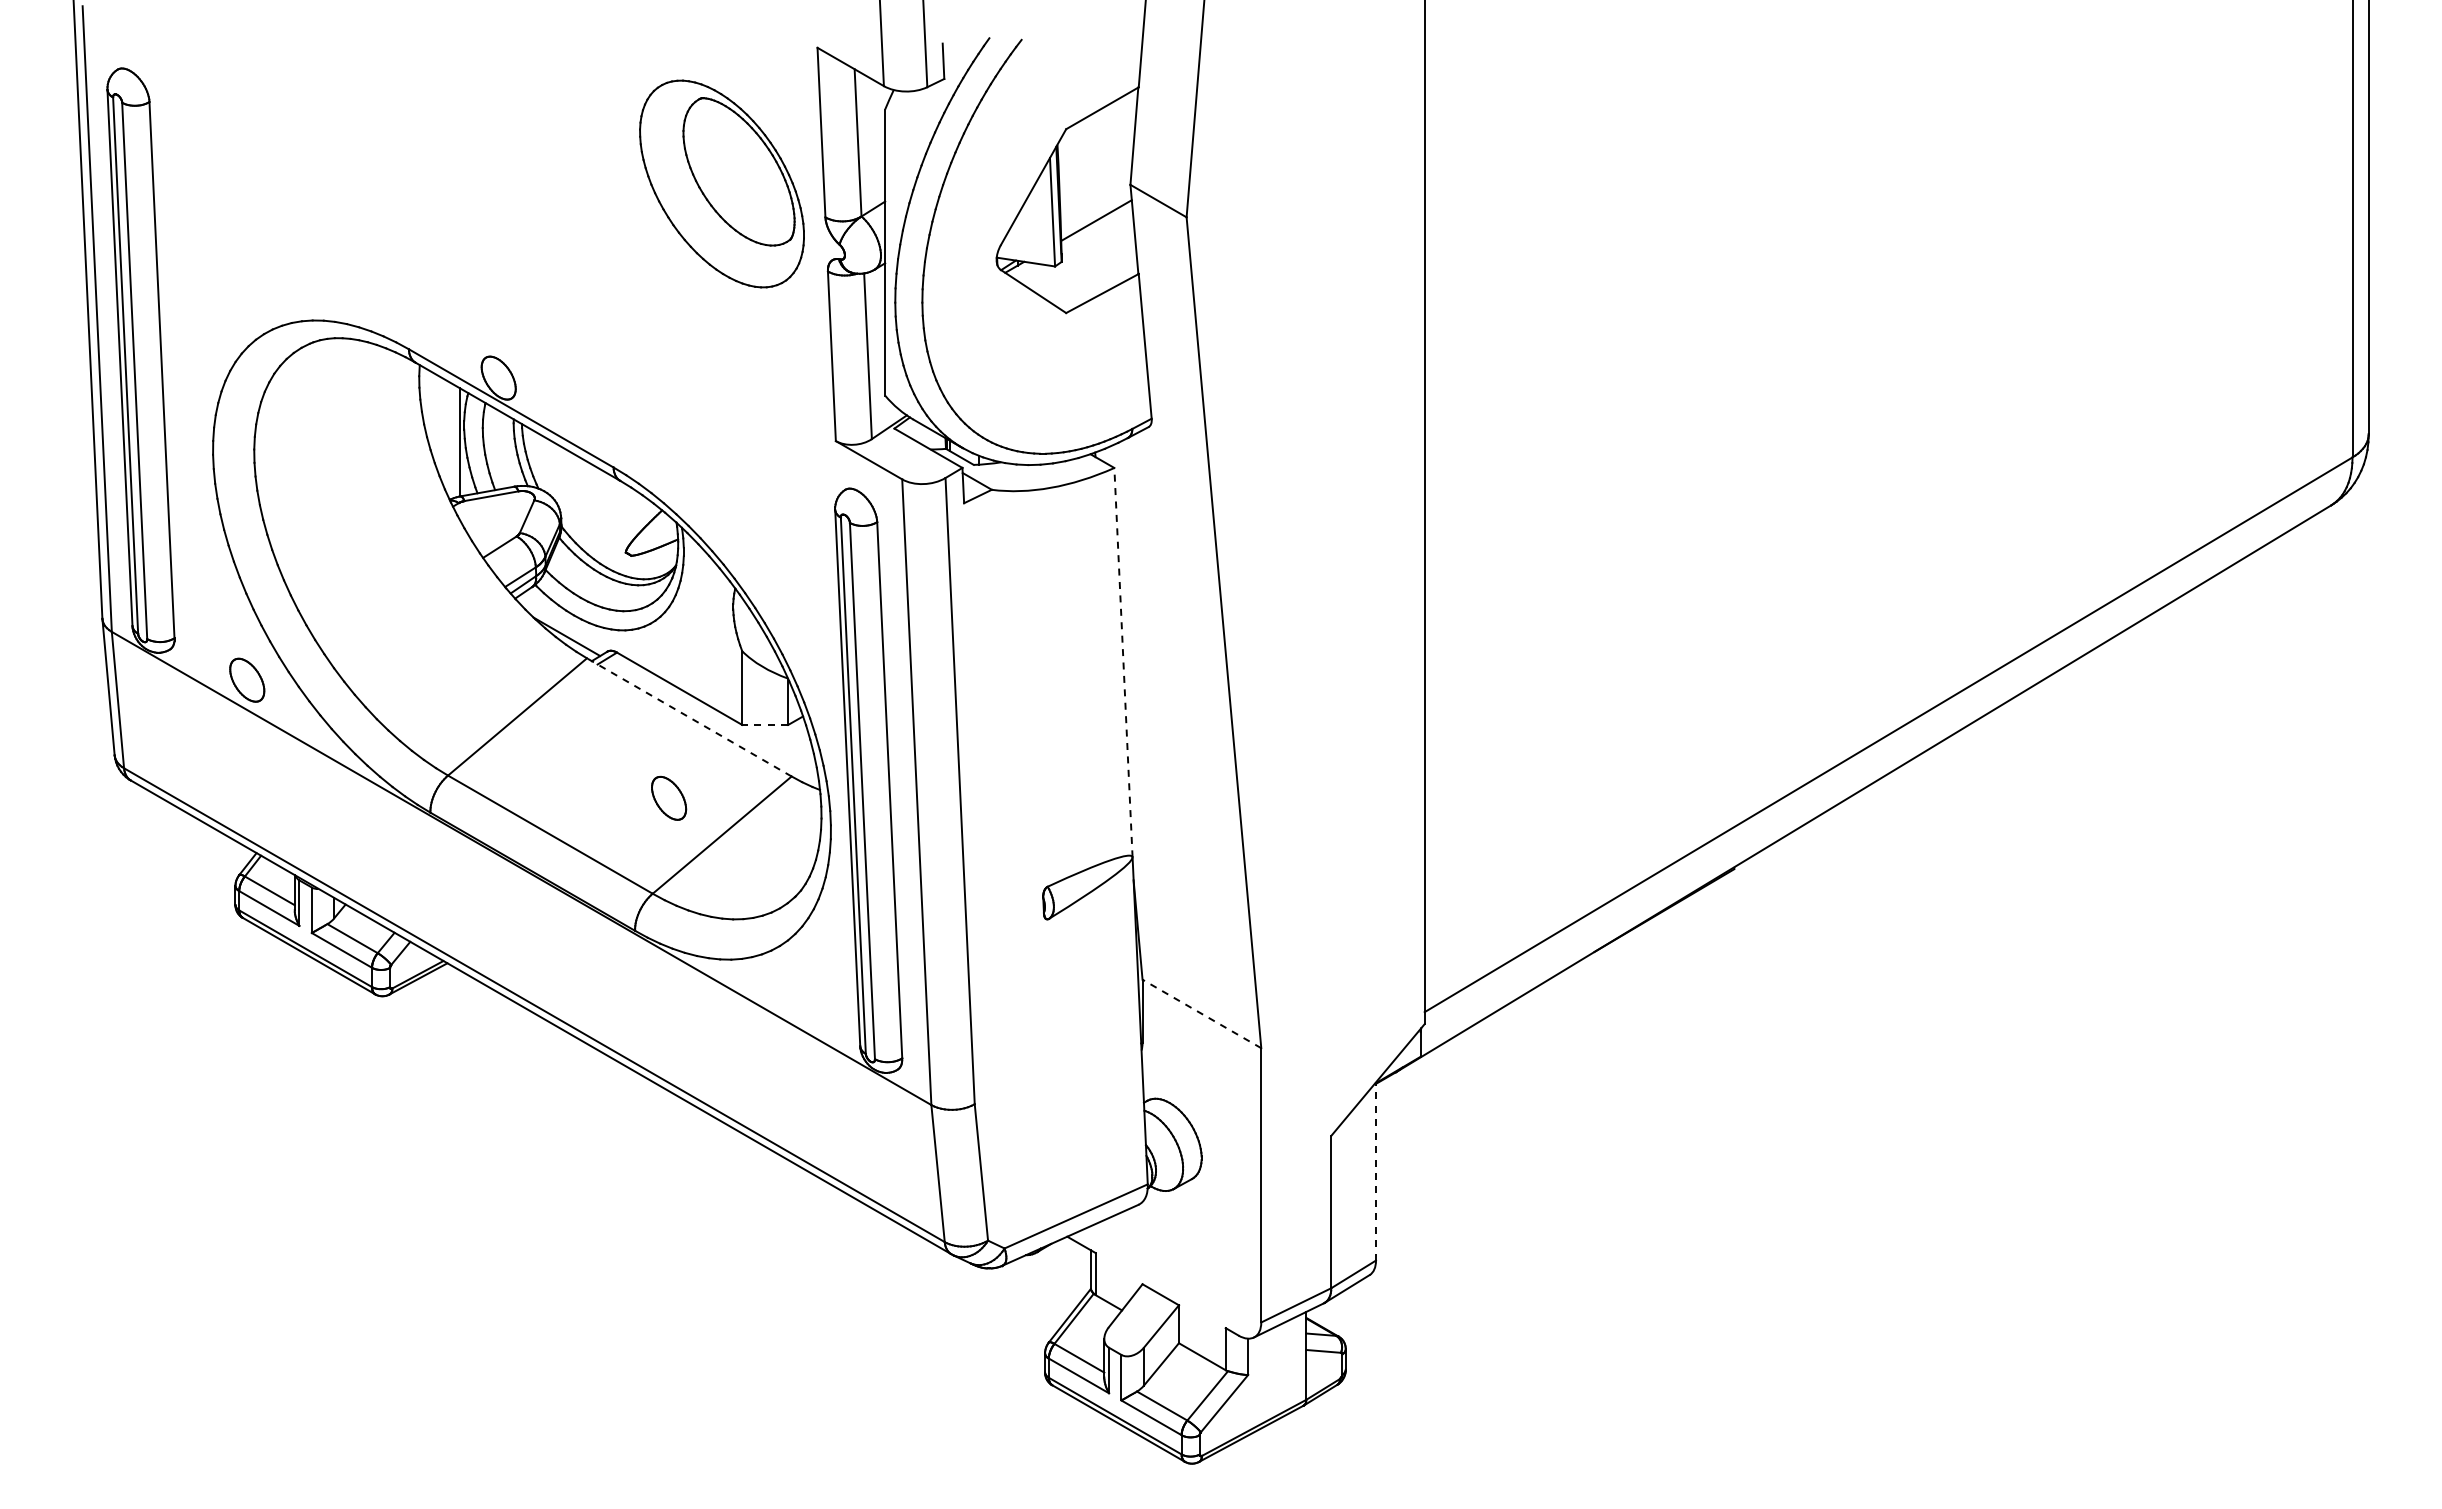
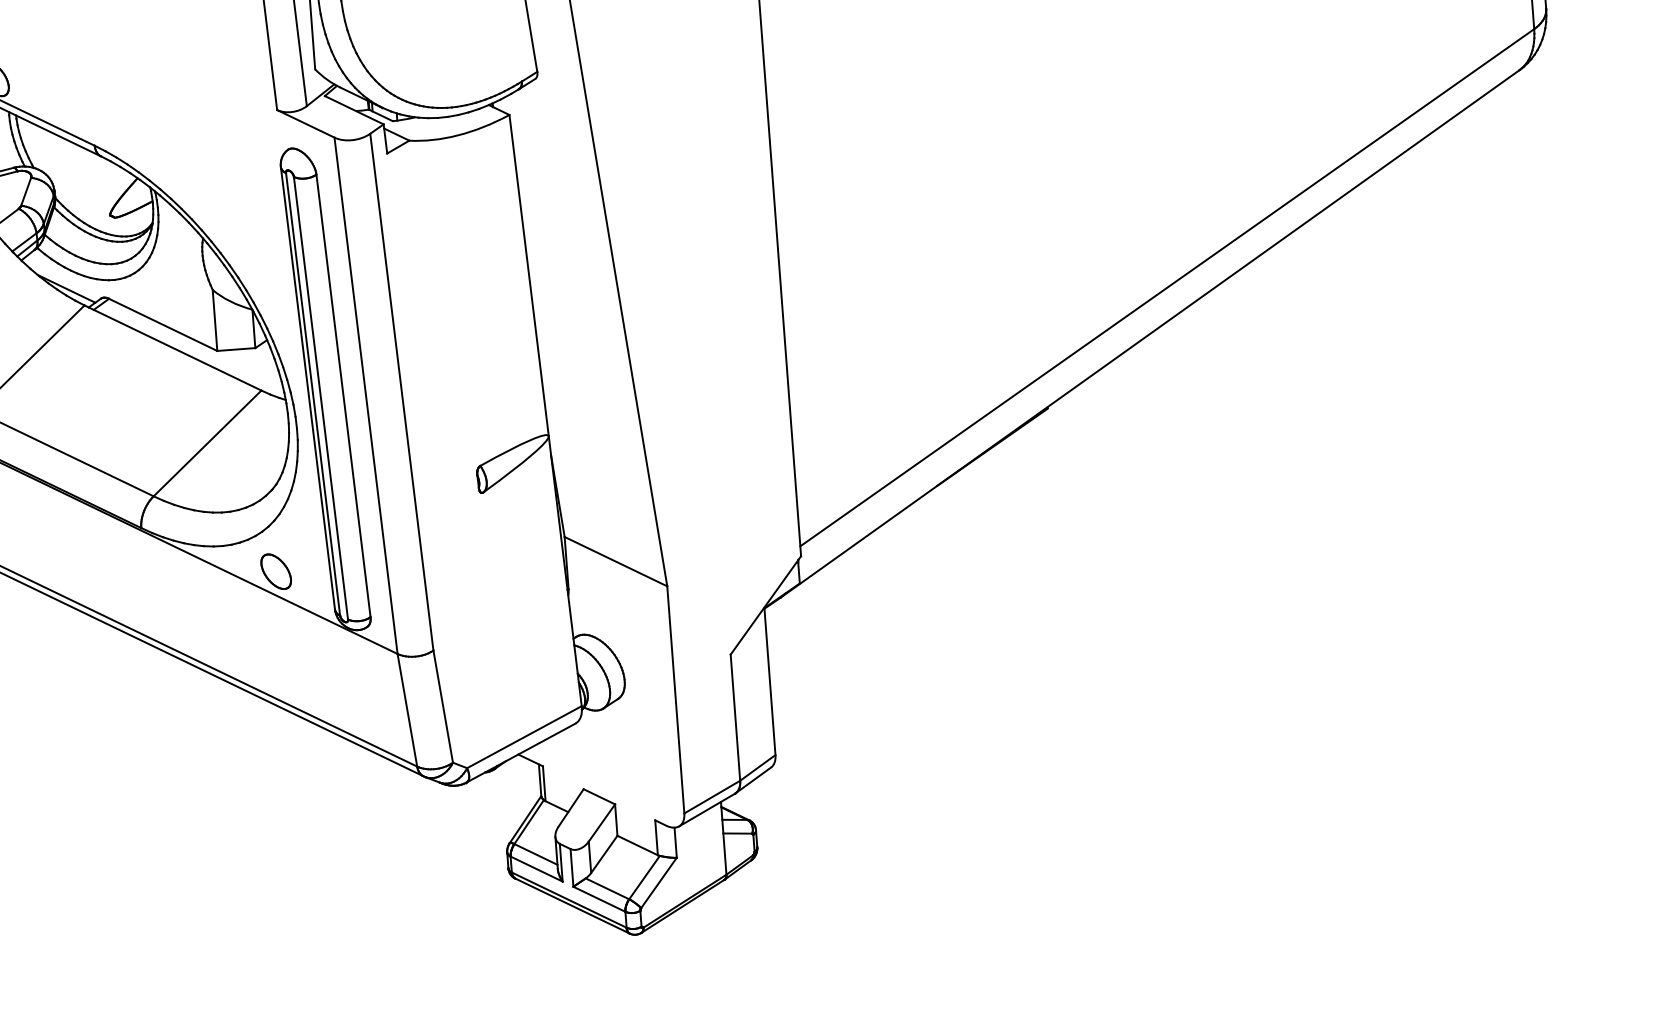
line: (1123, 662) -> (529, 275), dashed -> solid
line: (688, 717) -> (172, 348), dashed -> solid
line: (765, 724) -> (236, 349), dashed -> solid
part: (669, 797) -> (276, 570), moved
line: (1201, 1013) -> (615, 561), dashed -> solid
line: (1375, 1171) -> (769, 681), dashed -> solid

